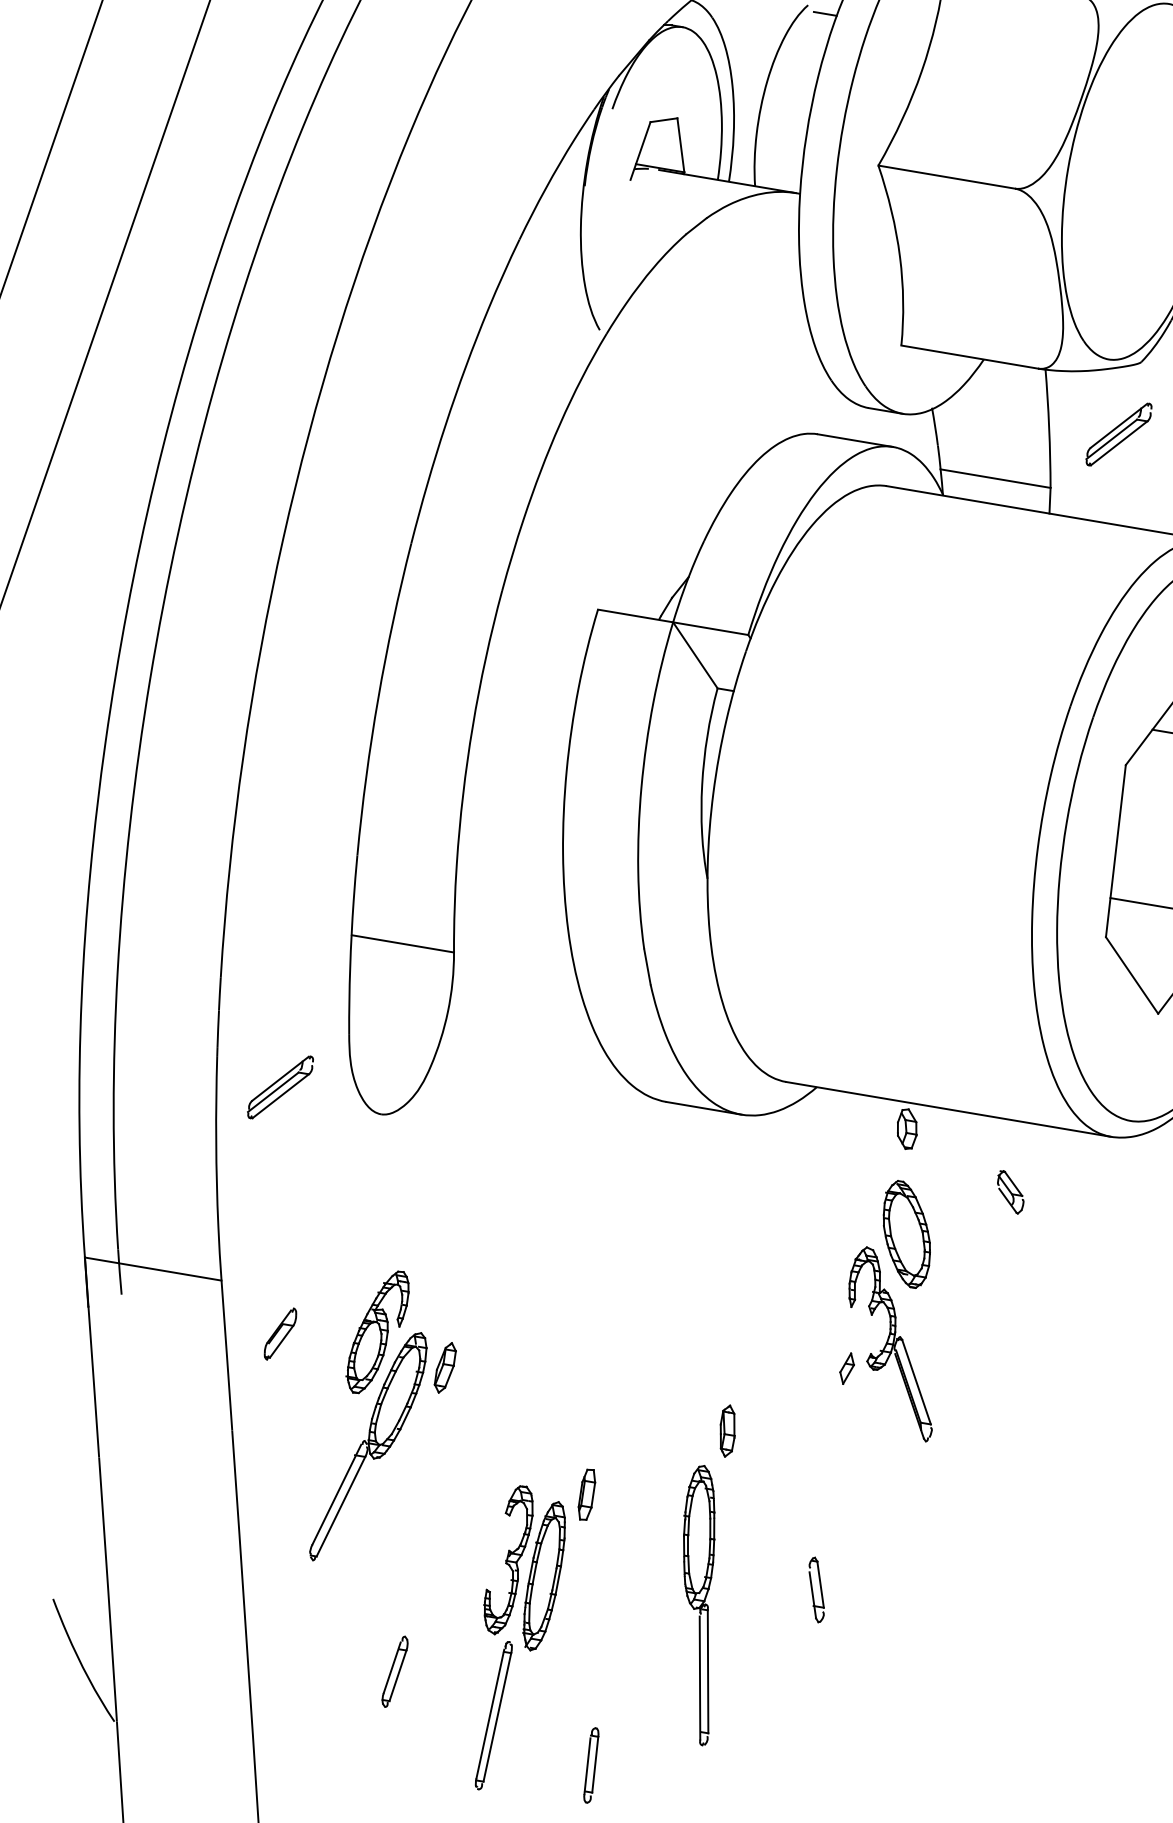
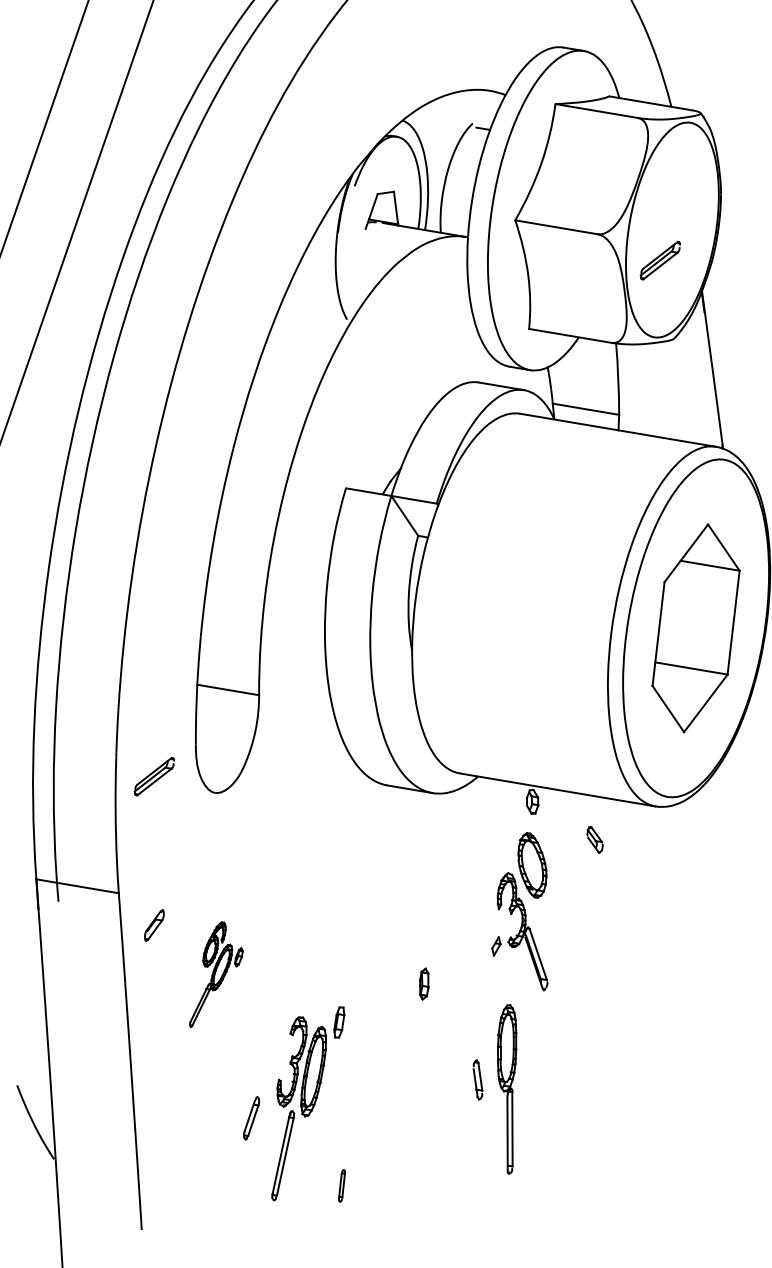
part: (1117, 434) -> (659, 260), moved
part: (383, 1415) -> (216, 974), size x0.6
part: (699, 1605) -> (507, 1089), moved
part: (394, 1672) -> (251, 1118), moved
part: (590, 1764) -> (341, 1185), size x0.7

